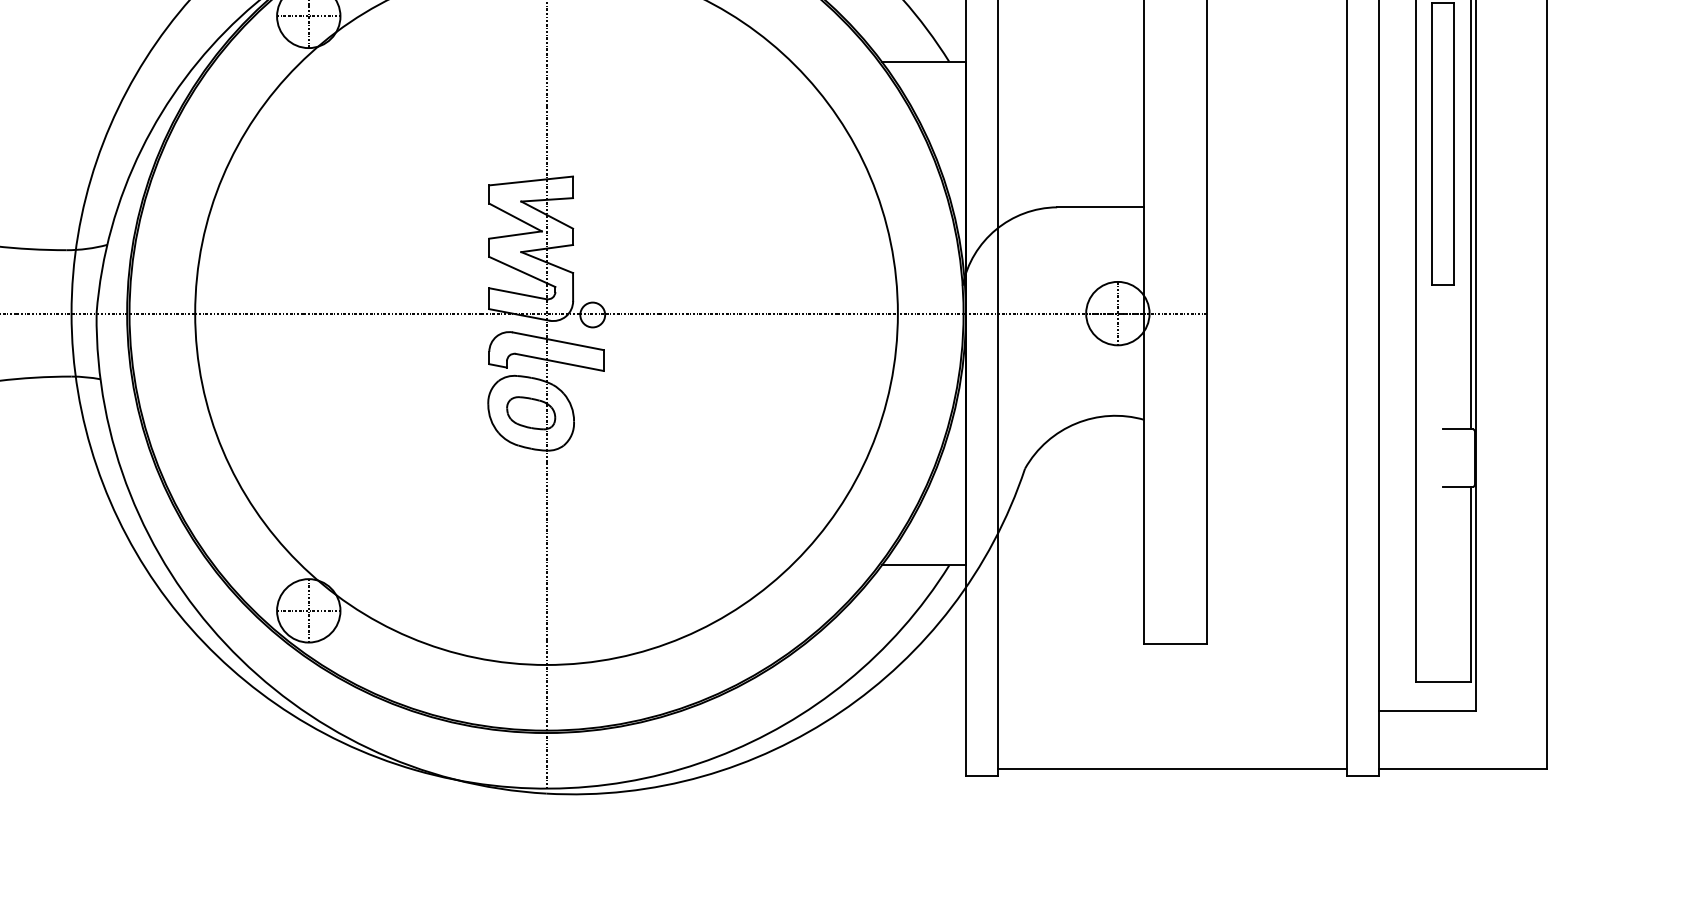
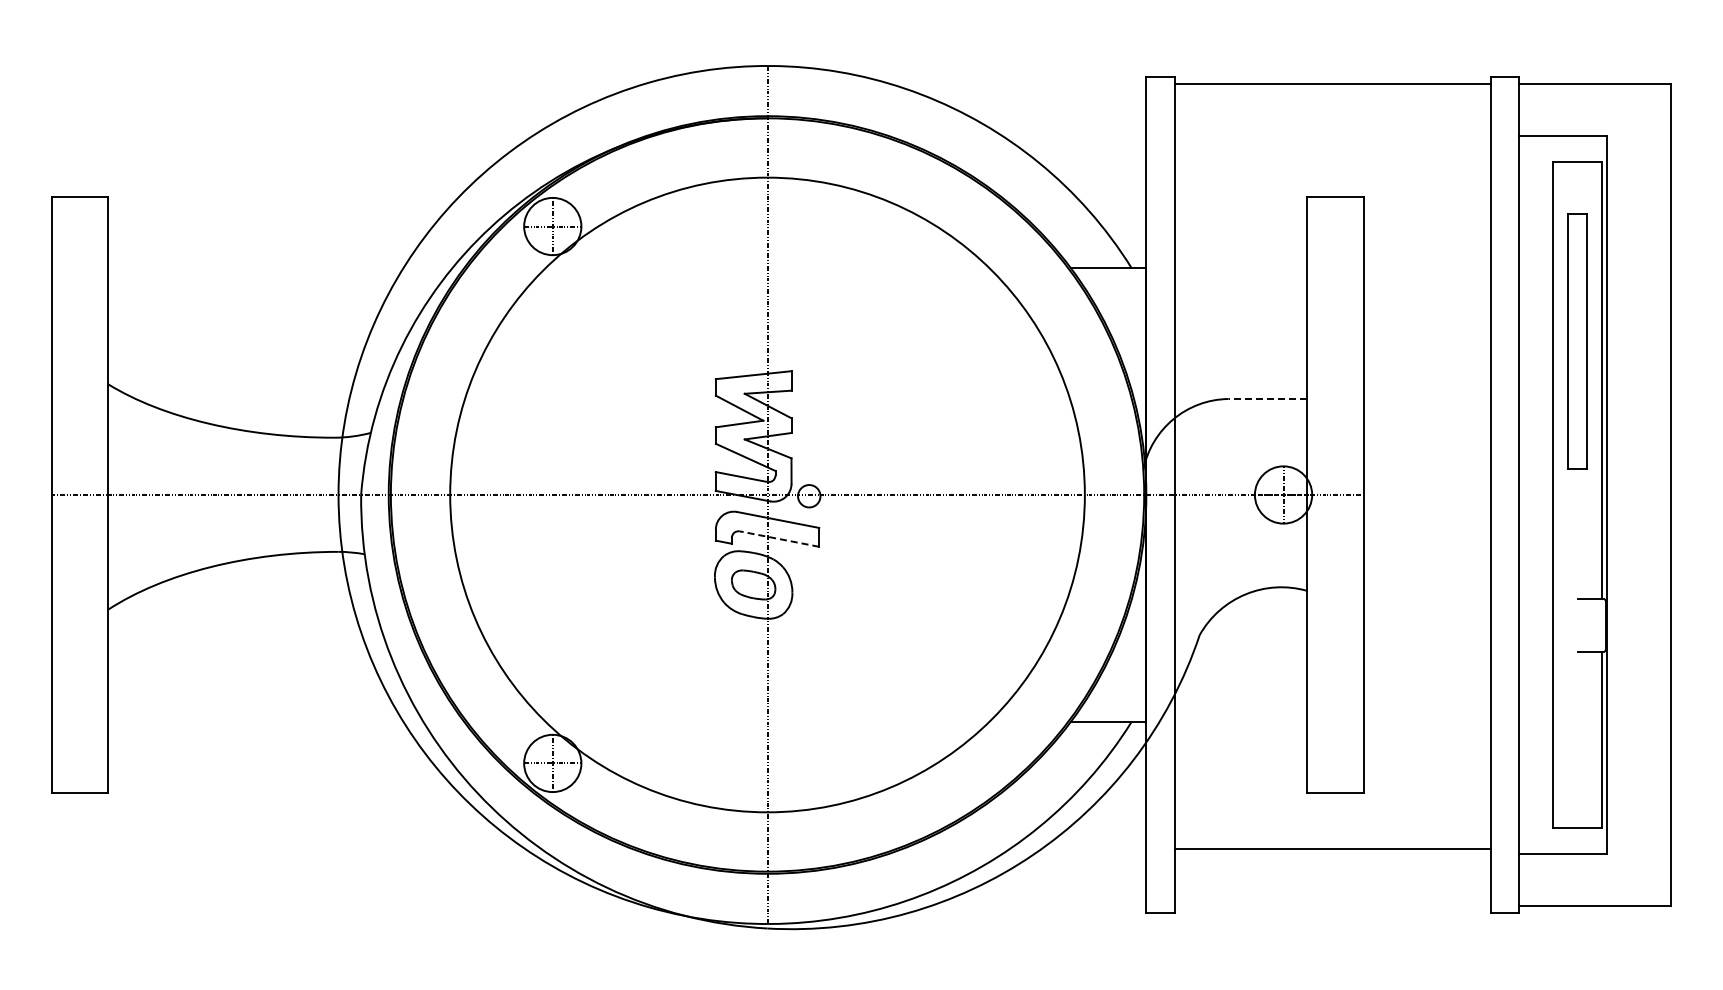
line: (1100, 207) -> (1267, 399), solid -> dashed
line: (559, 362) -> (779, 539), solid -> dashed
line: (1172, 769) -> (1332, 849), moved

